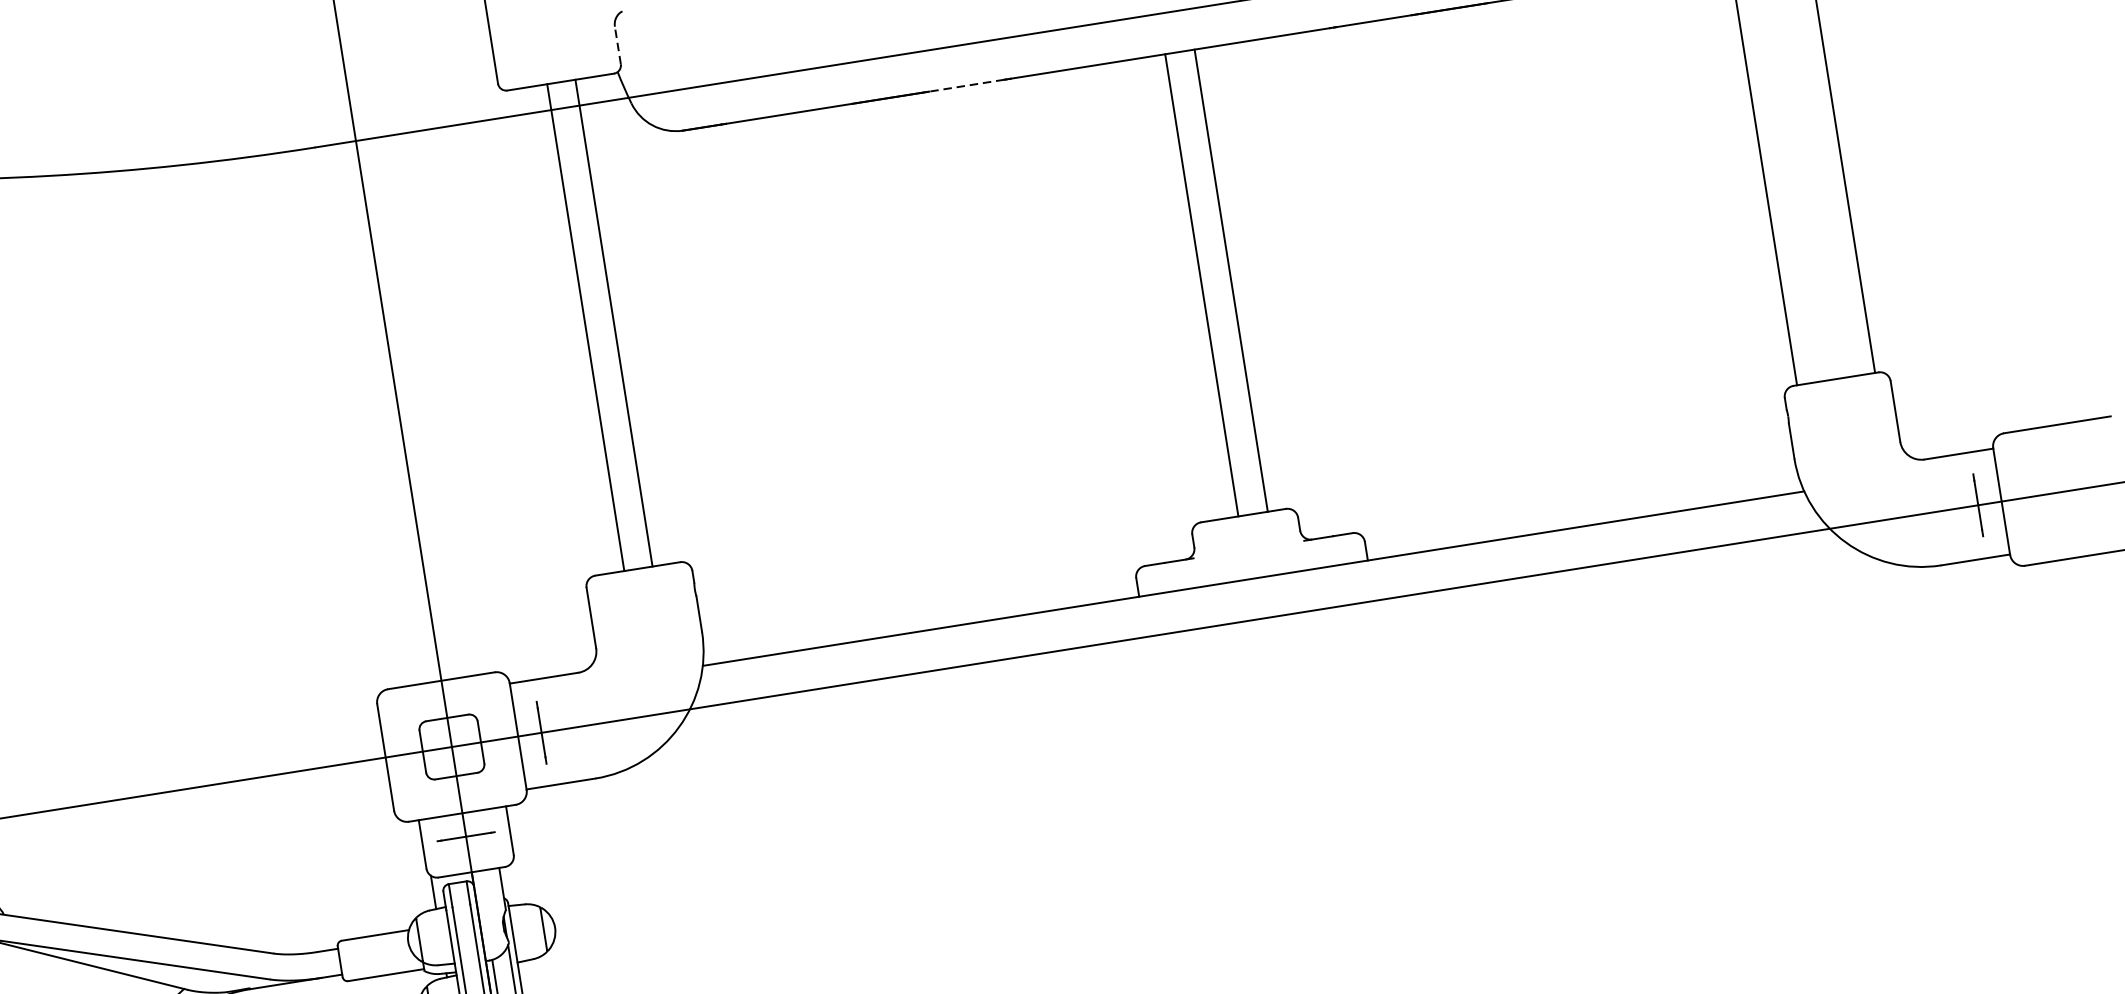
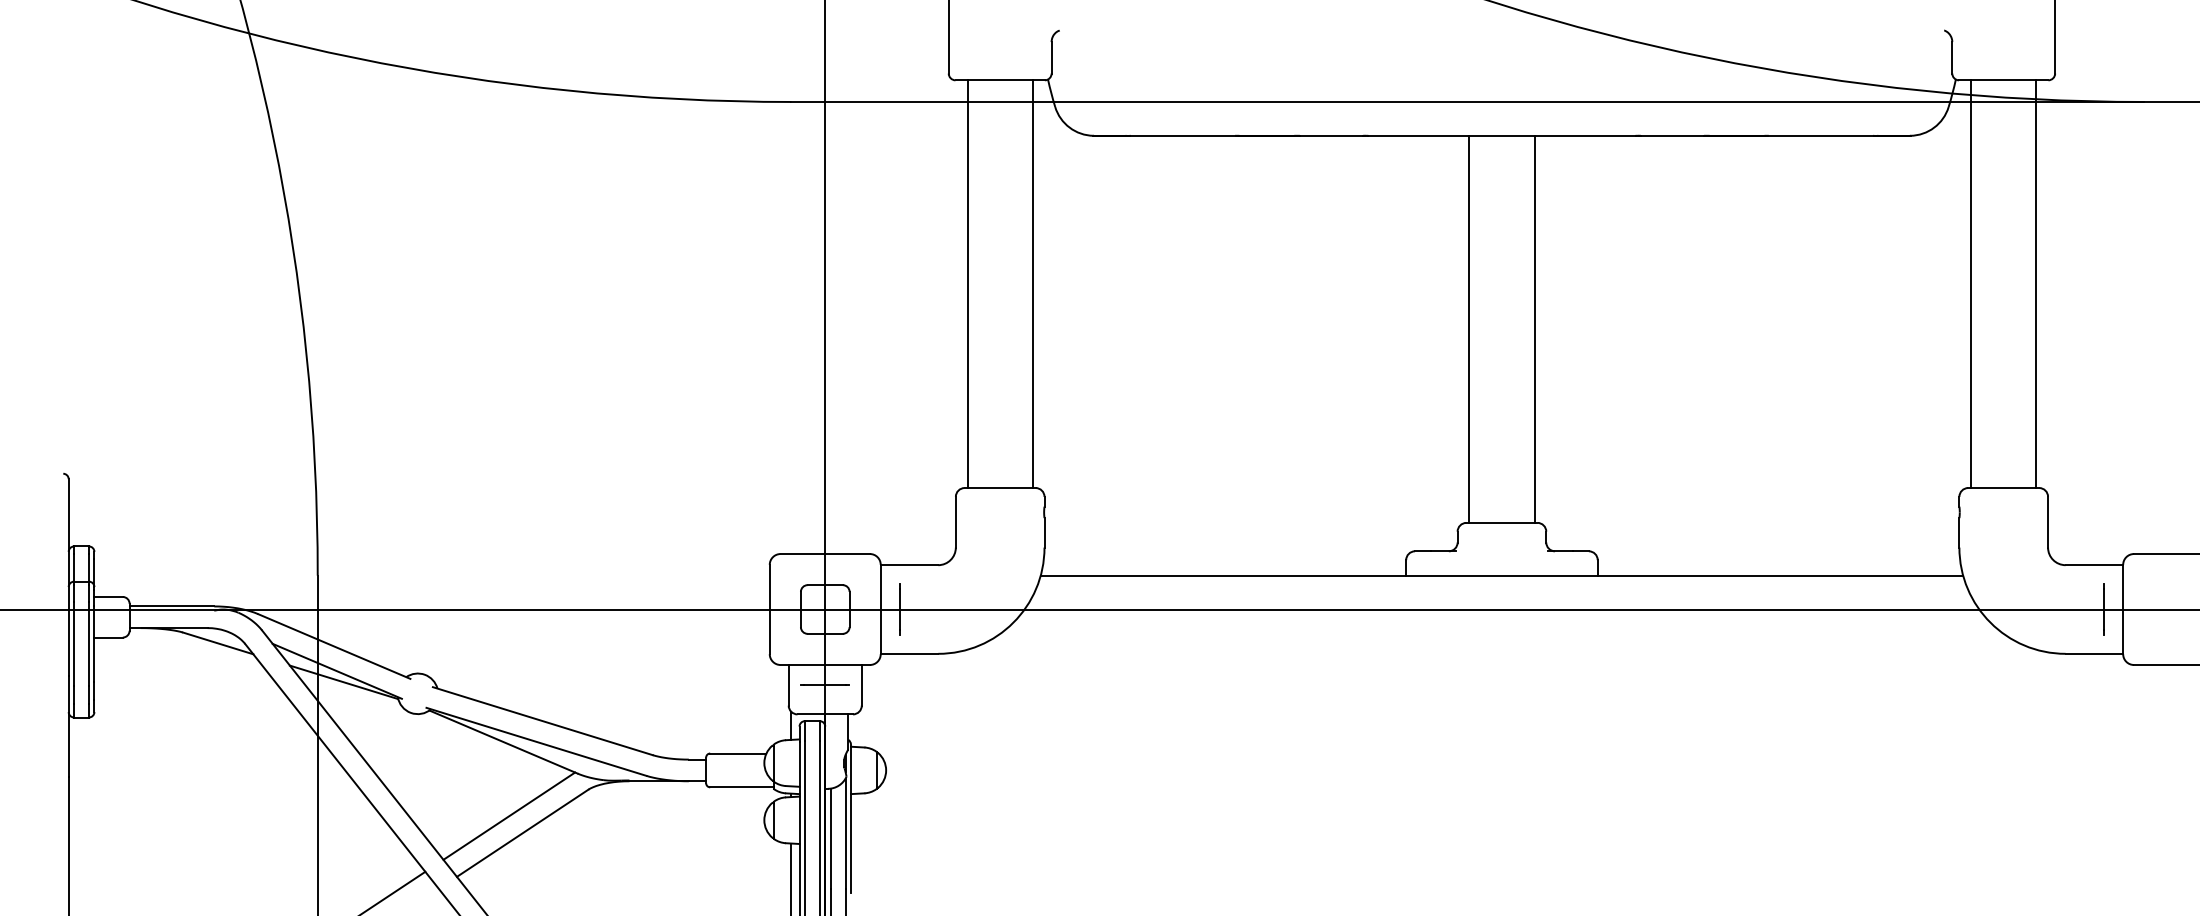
line: (617, 45) -> (1051, 57), dashed -> solid
line: (966, 85) -> (1331, 135), dashed -> solid
line: (1231, 279) -> (1469, 328), moved
line: (1201, 284) -> (1534, 328), moved
line: (614, 323) -> (967, 284), moved
line: (585, 328) -> (1032, 284), moved

